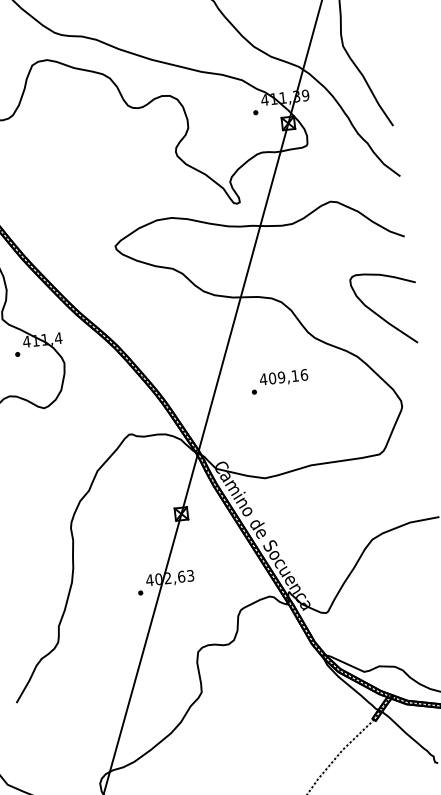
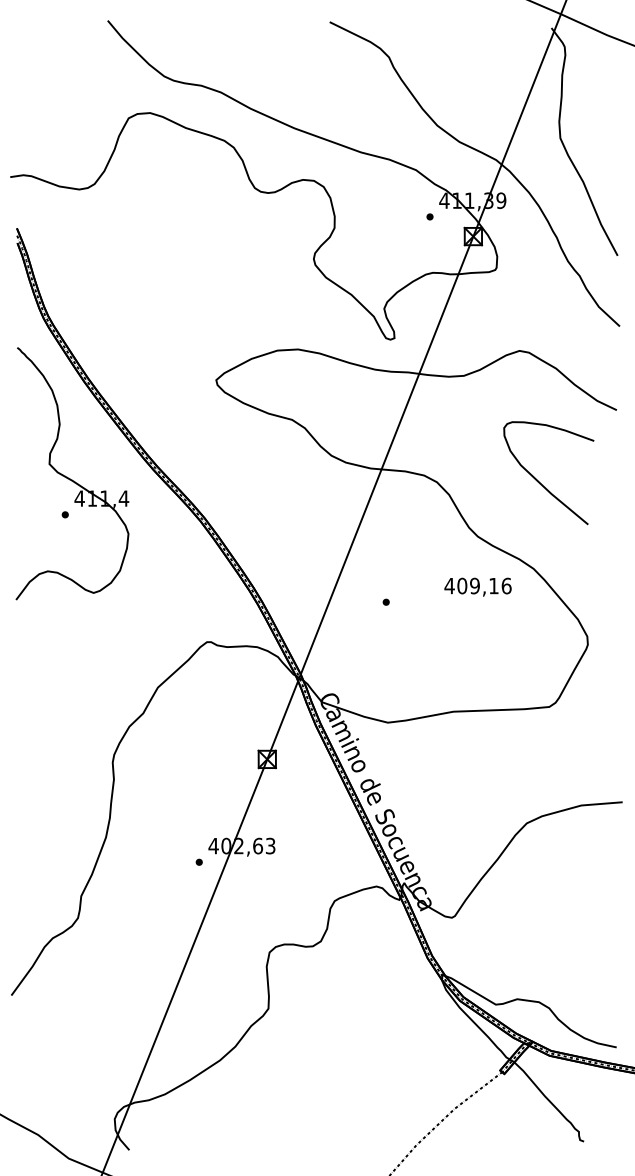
curve: (379, 315) -> (539, 481), moved
text: (283, 377) -> (477, 586), moved

